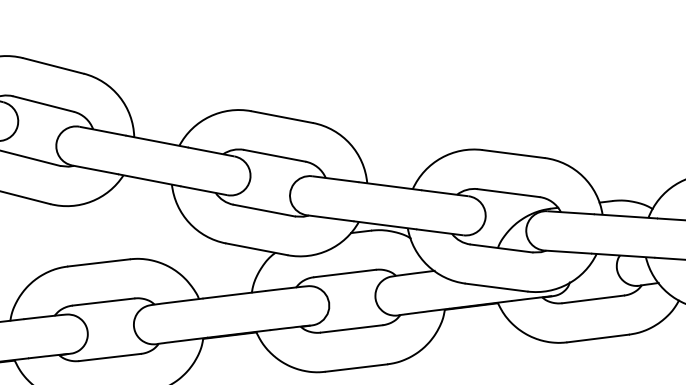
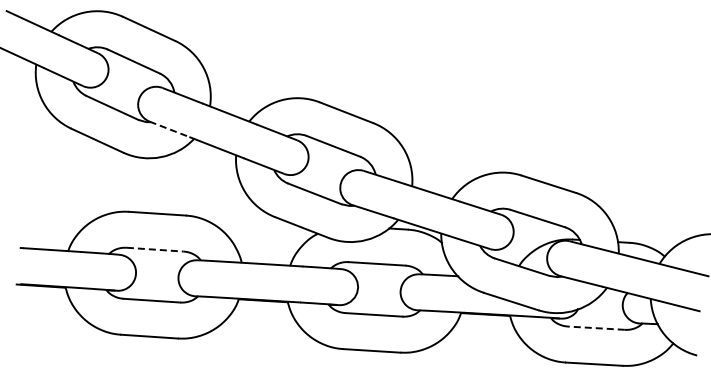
line: (95, 170) -> (169, 129), solid -> dashed
line: (592, 299) -> (595, 328), solid -> dashed
line: (103, 301) -> (155, 249), solid -> dashed

